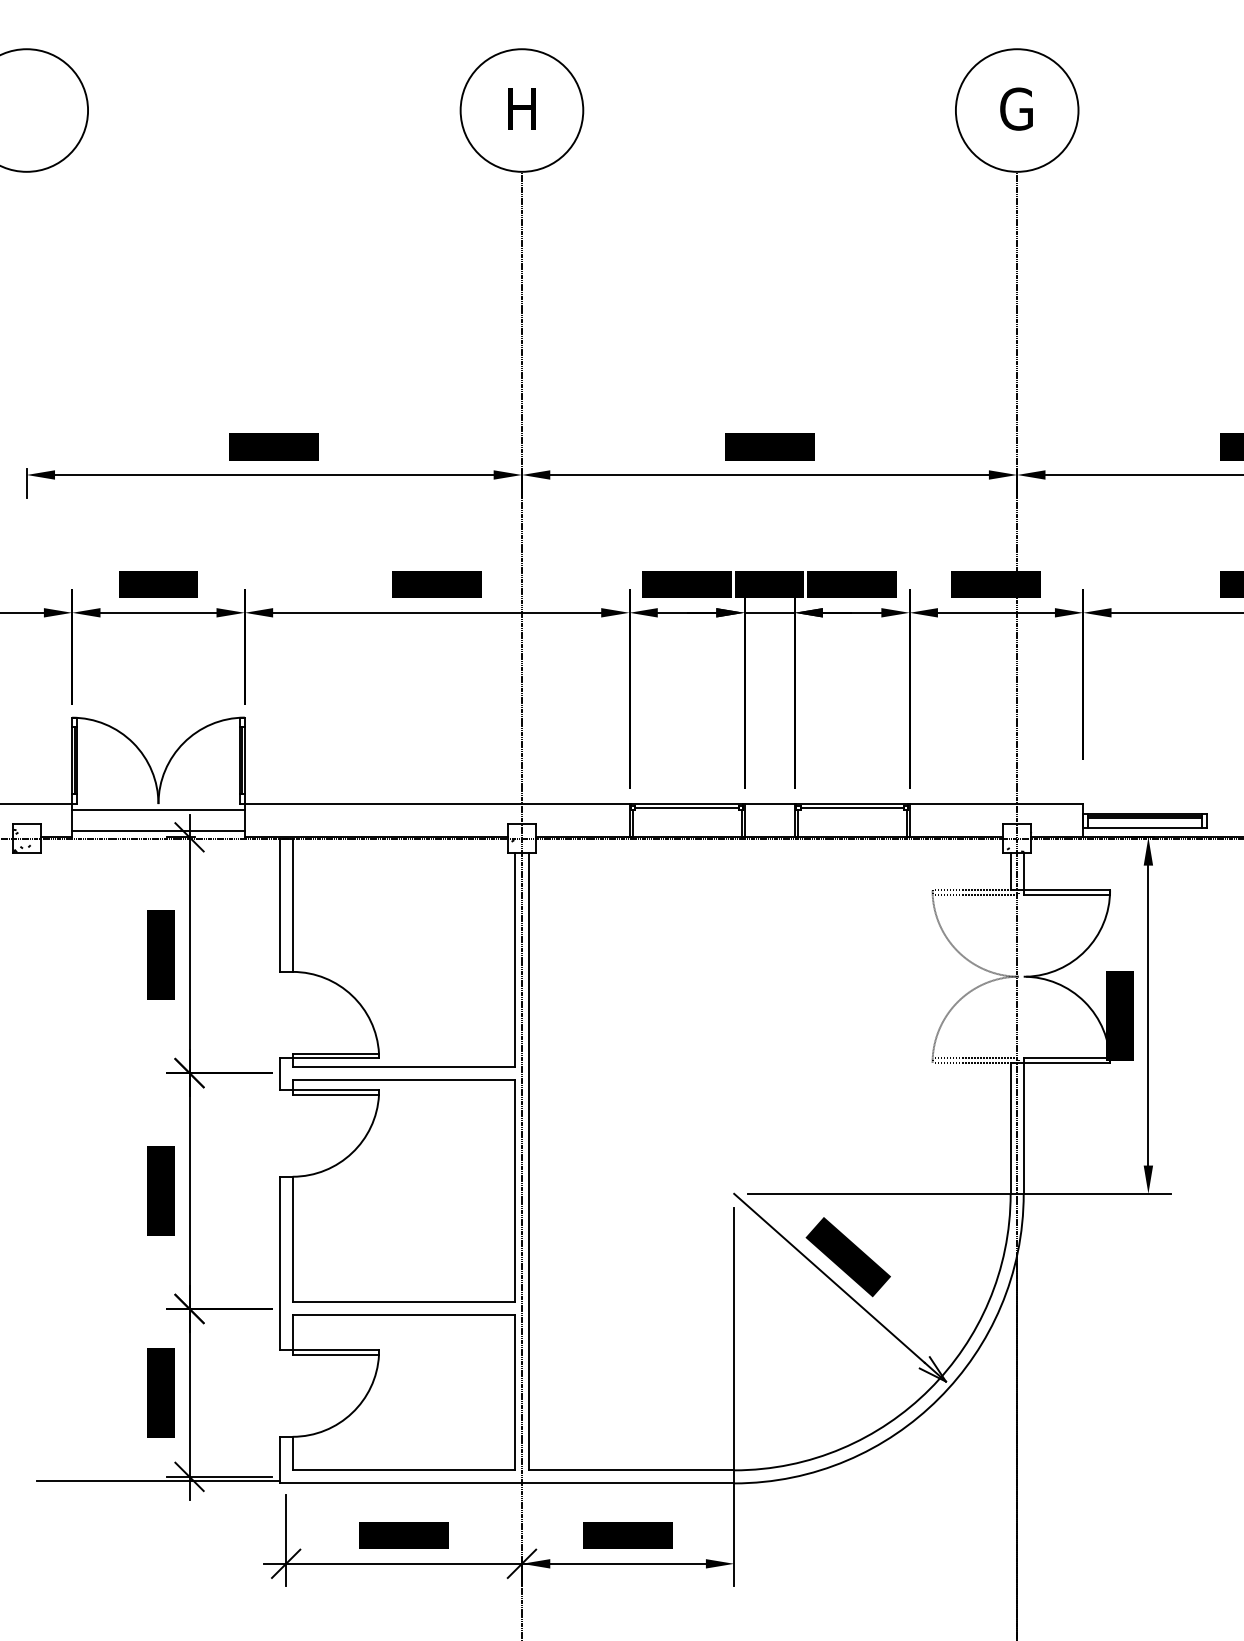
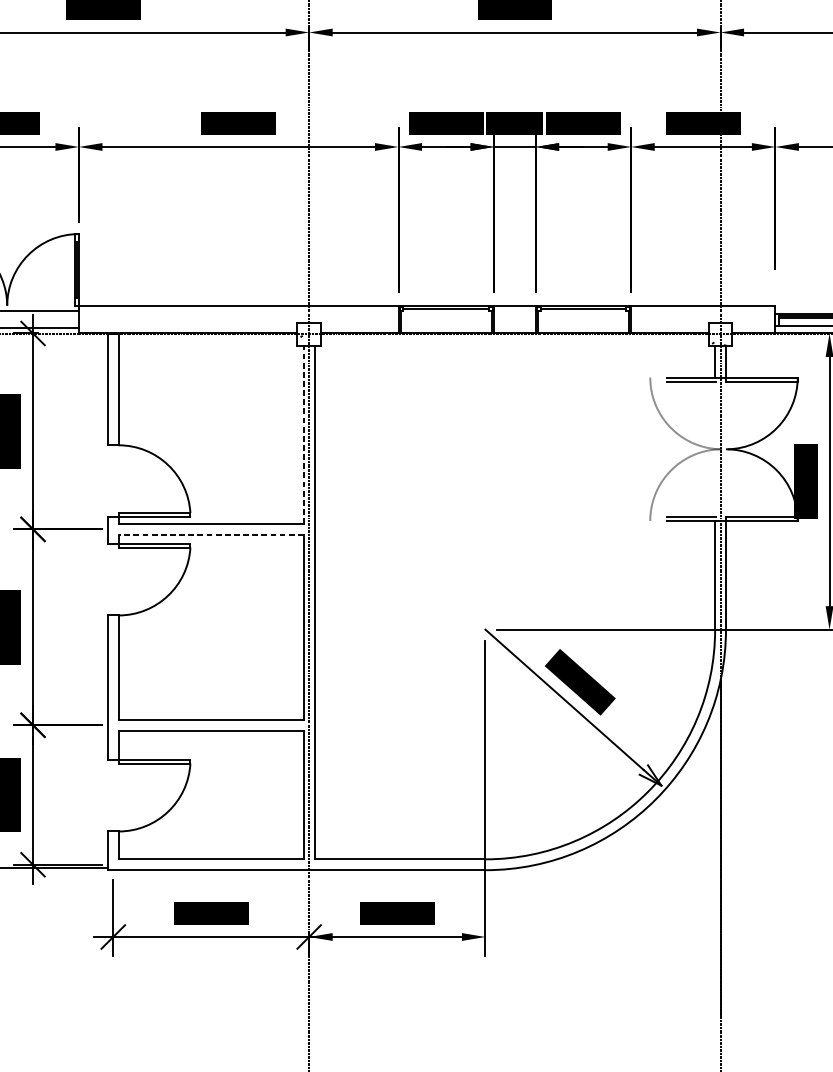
line: (515, 959) -> (303, 434), solid -> dashed
line: (403, 1079) -> (210, 534), solid -> dashed

